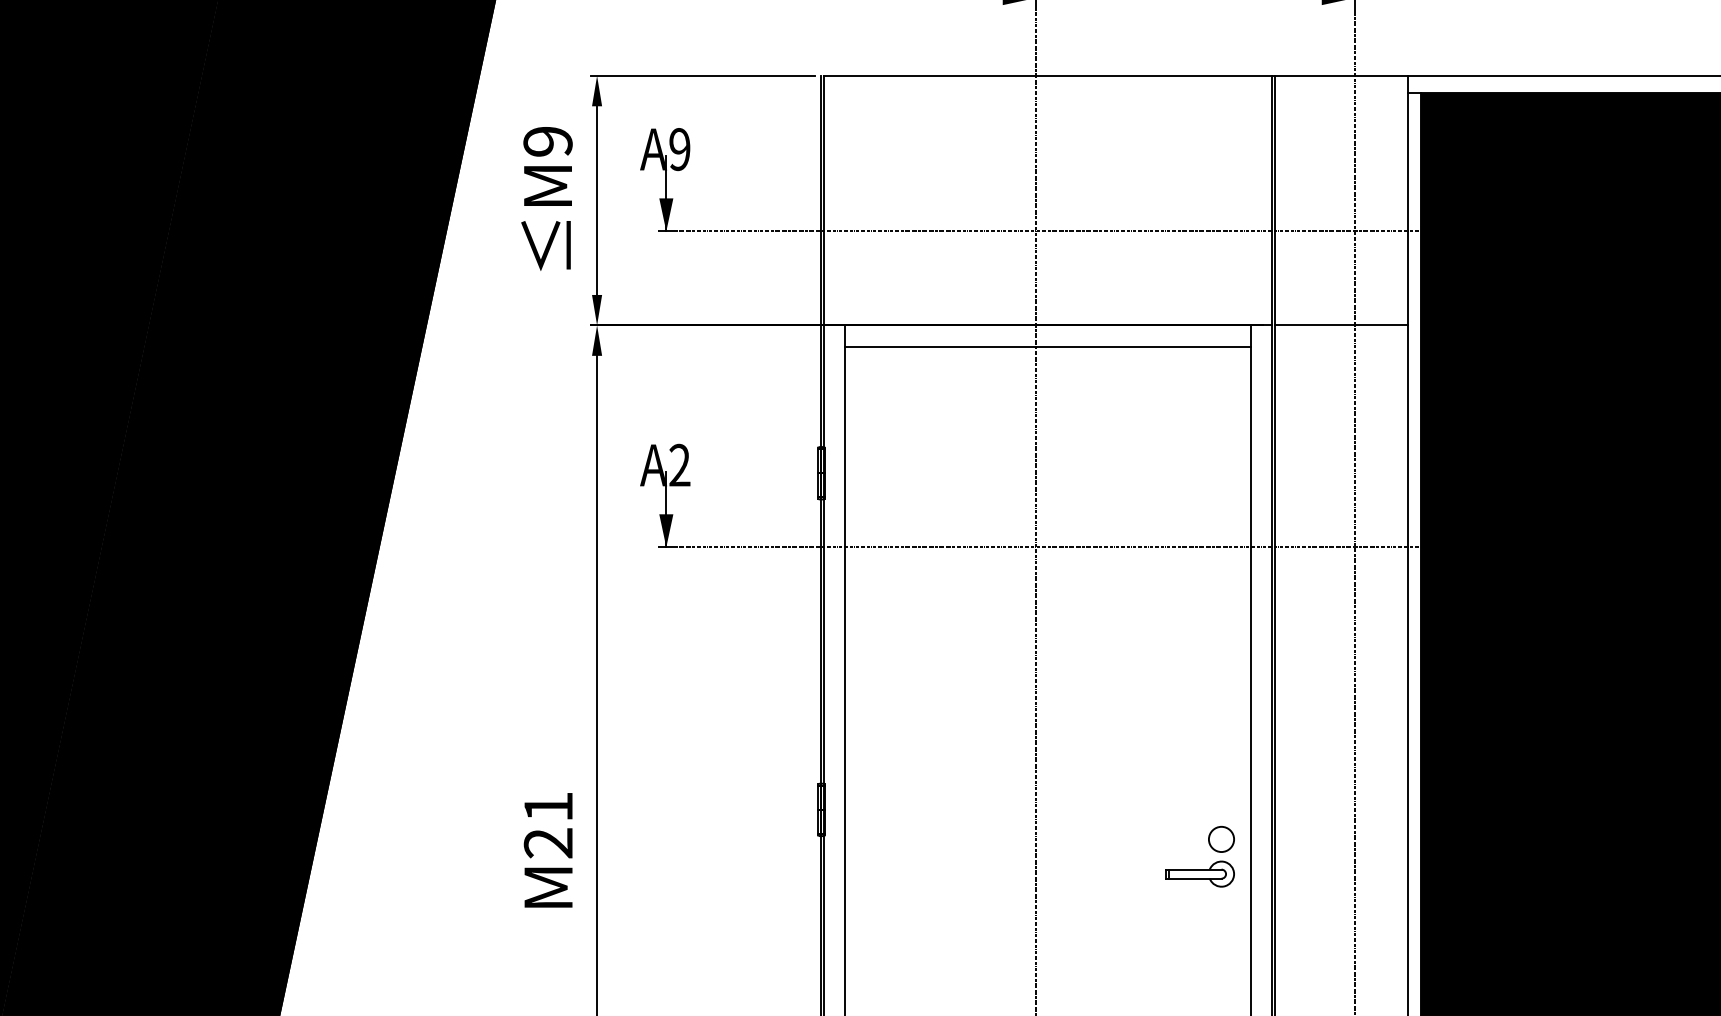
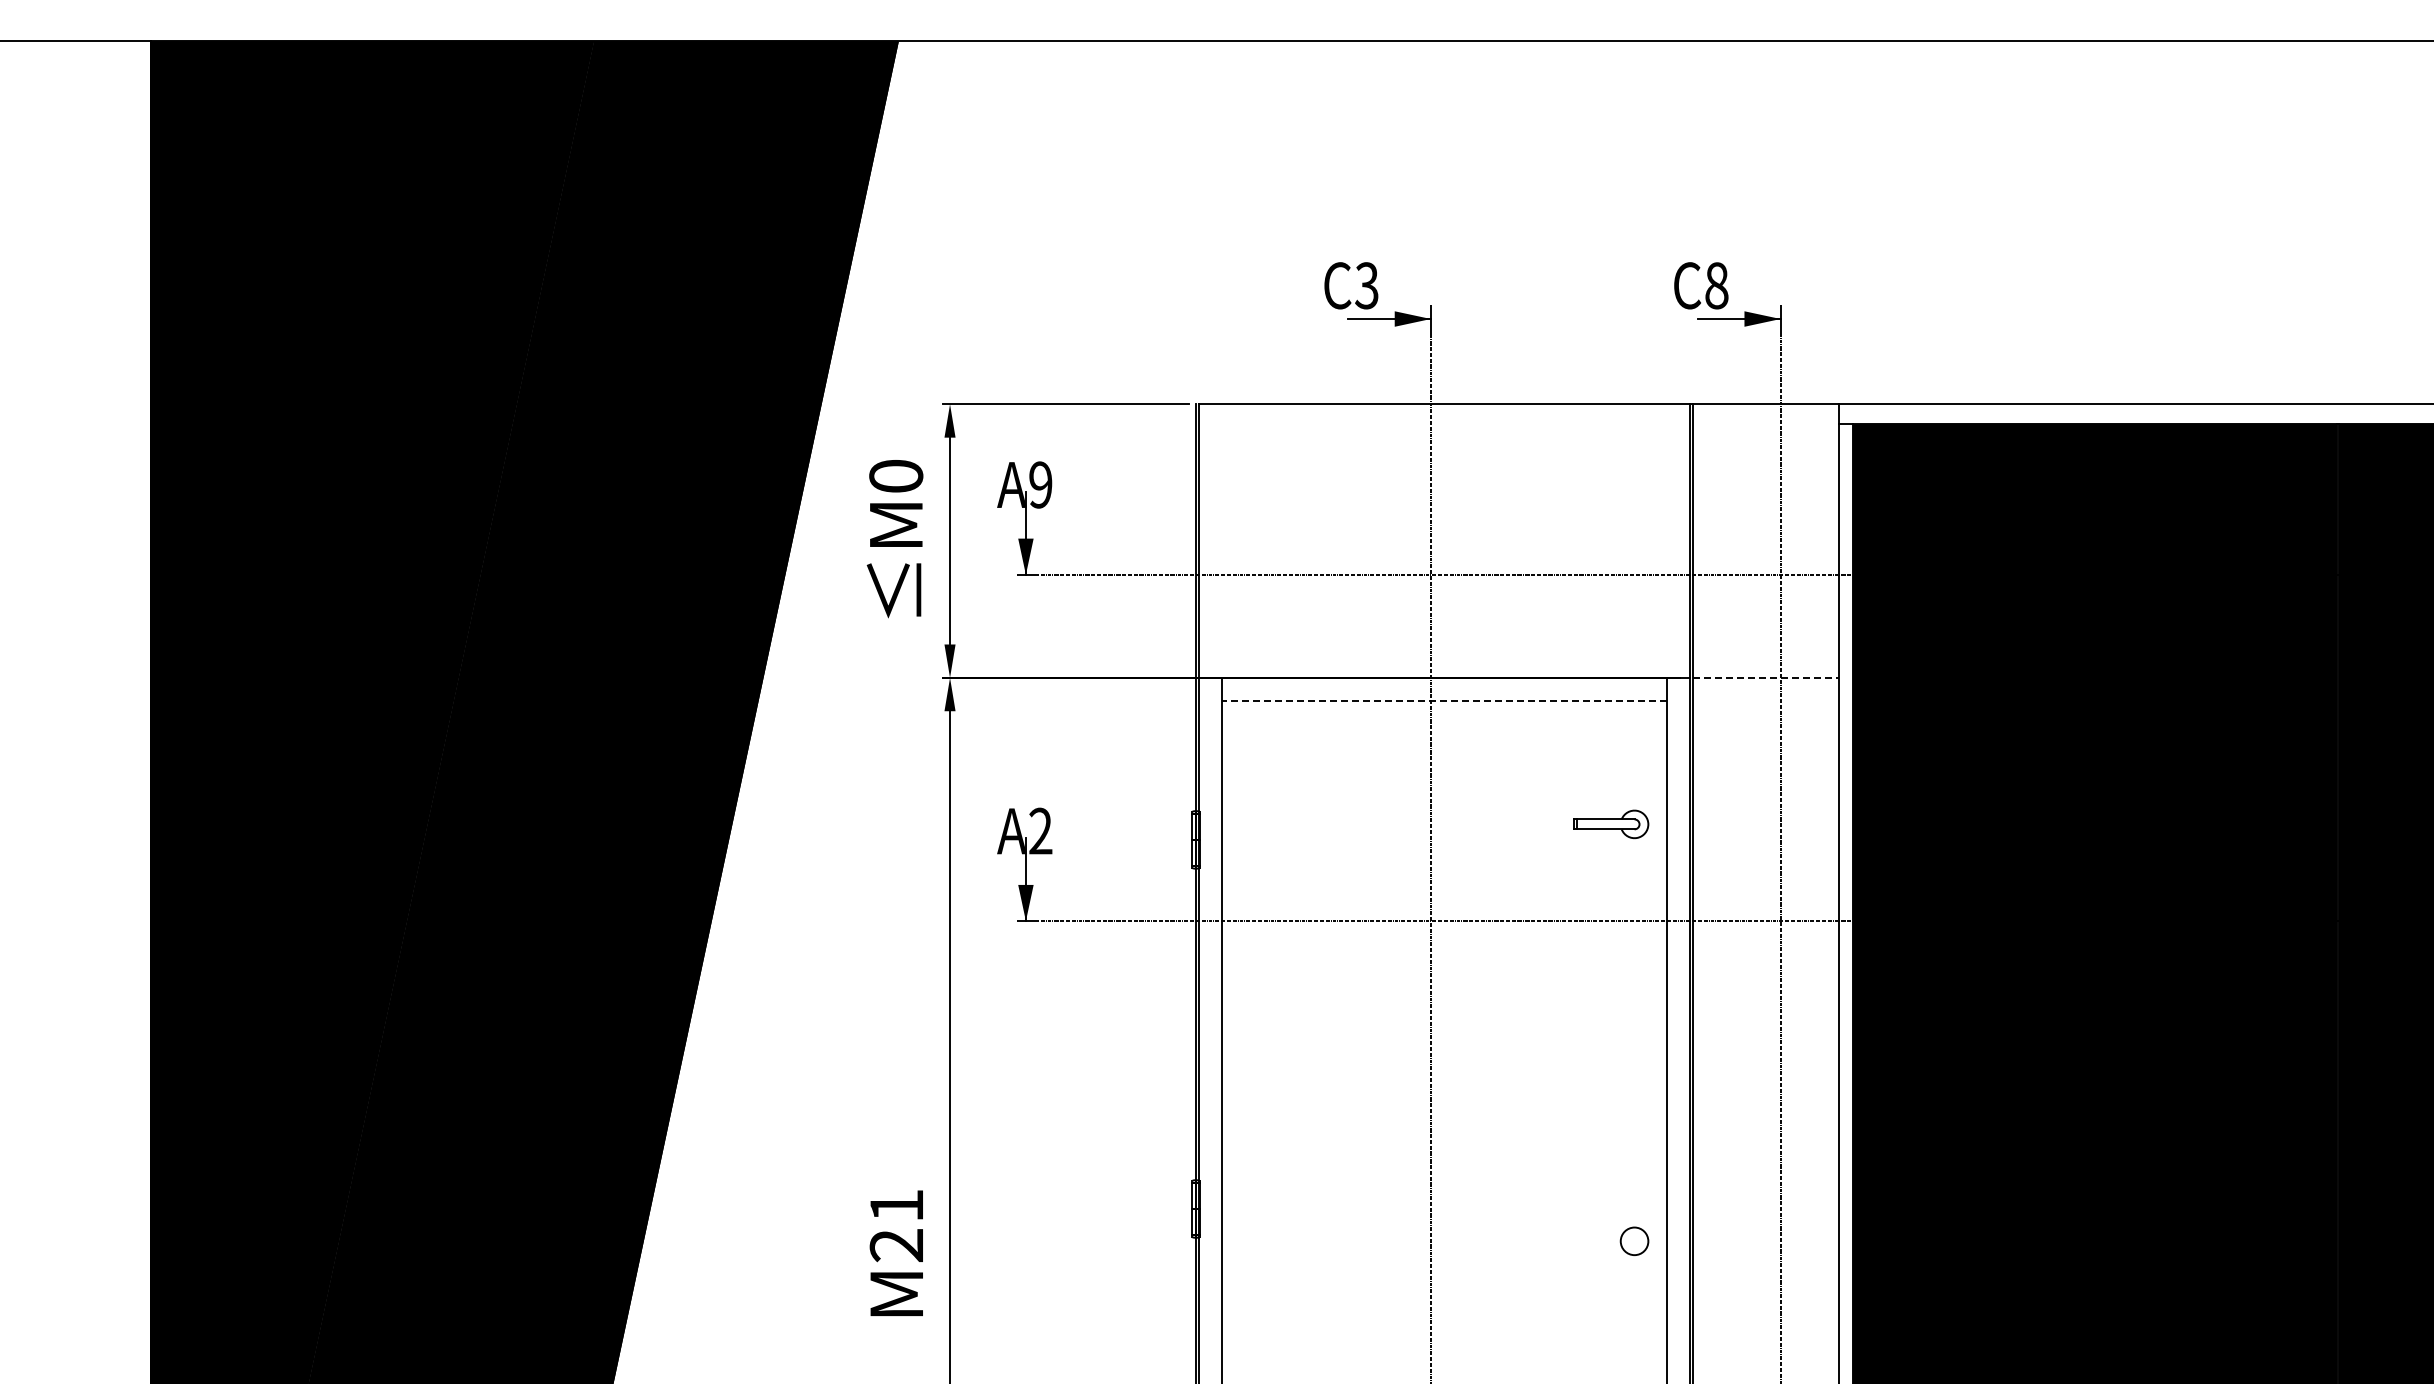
text: (548, 141) -> (896, 476), M9 -> M0
line: (1341, 325) -> (1766, 677), solid -> dashed
line: (1047, 346) -> (1443, 701), solid -> dashed
part: (1200, 874) -> (1611, 824), moved

